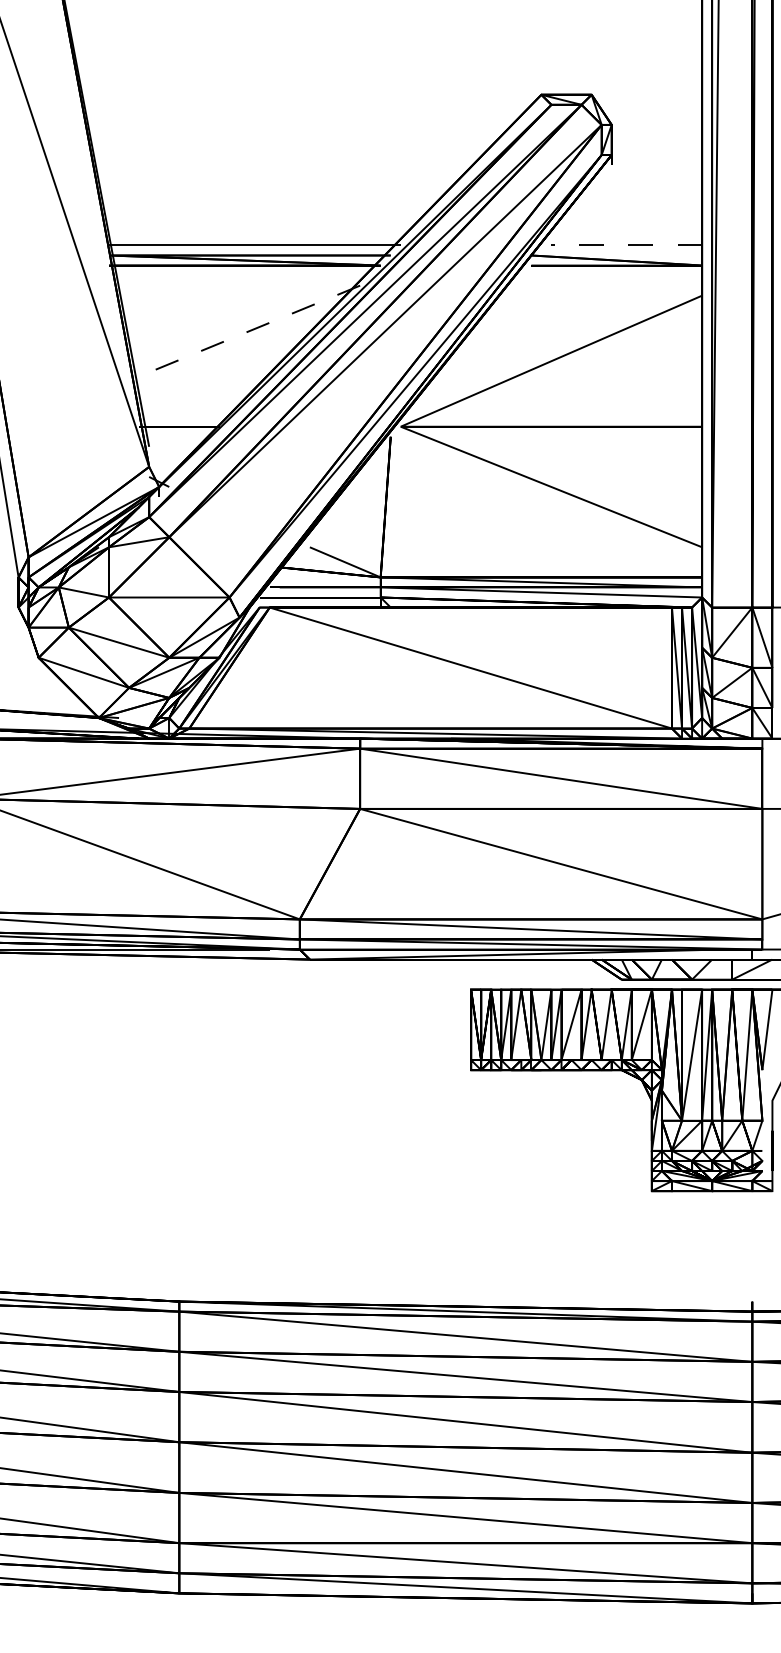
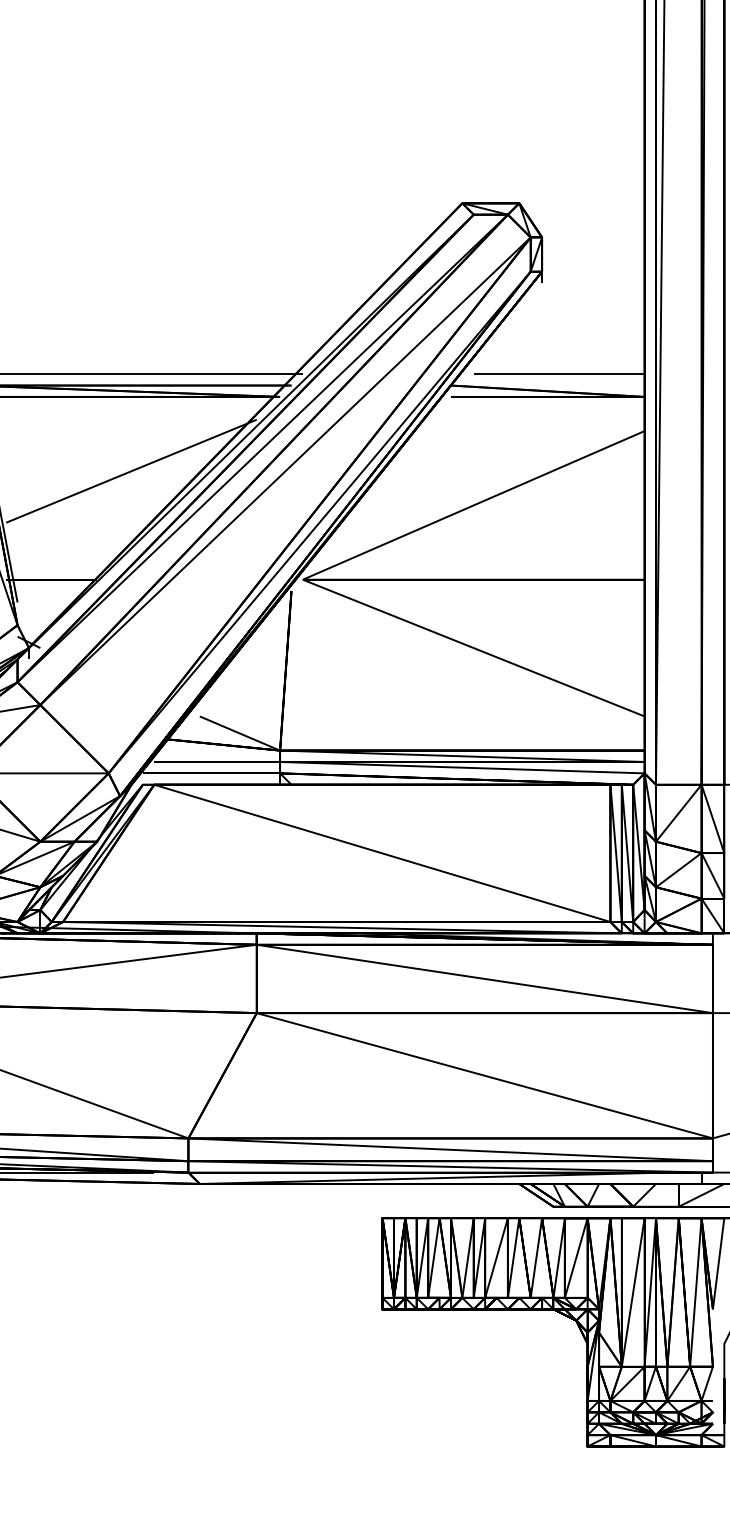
line: (626, 245) -> (558, 374), dashed -> solid
line: (249, 331) -> (131, 471), dashed -> solid

